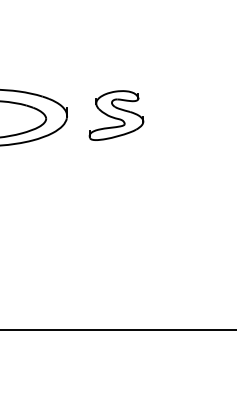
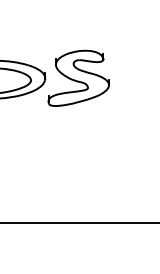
part: (116, 114) -> (78, 77), size x1.67

